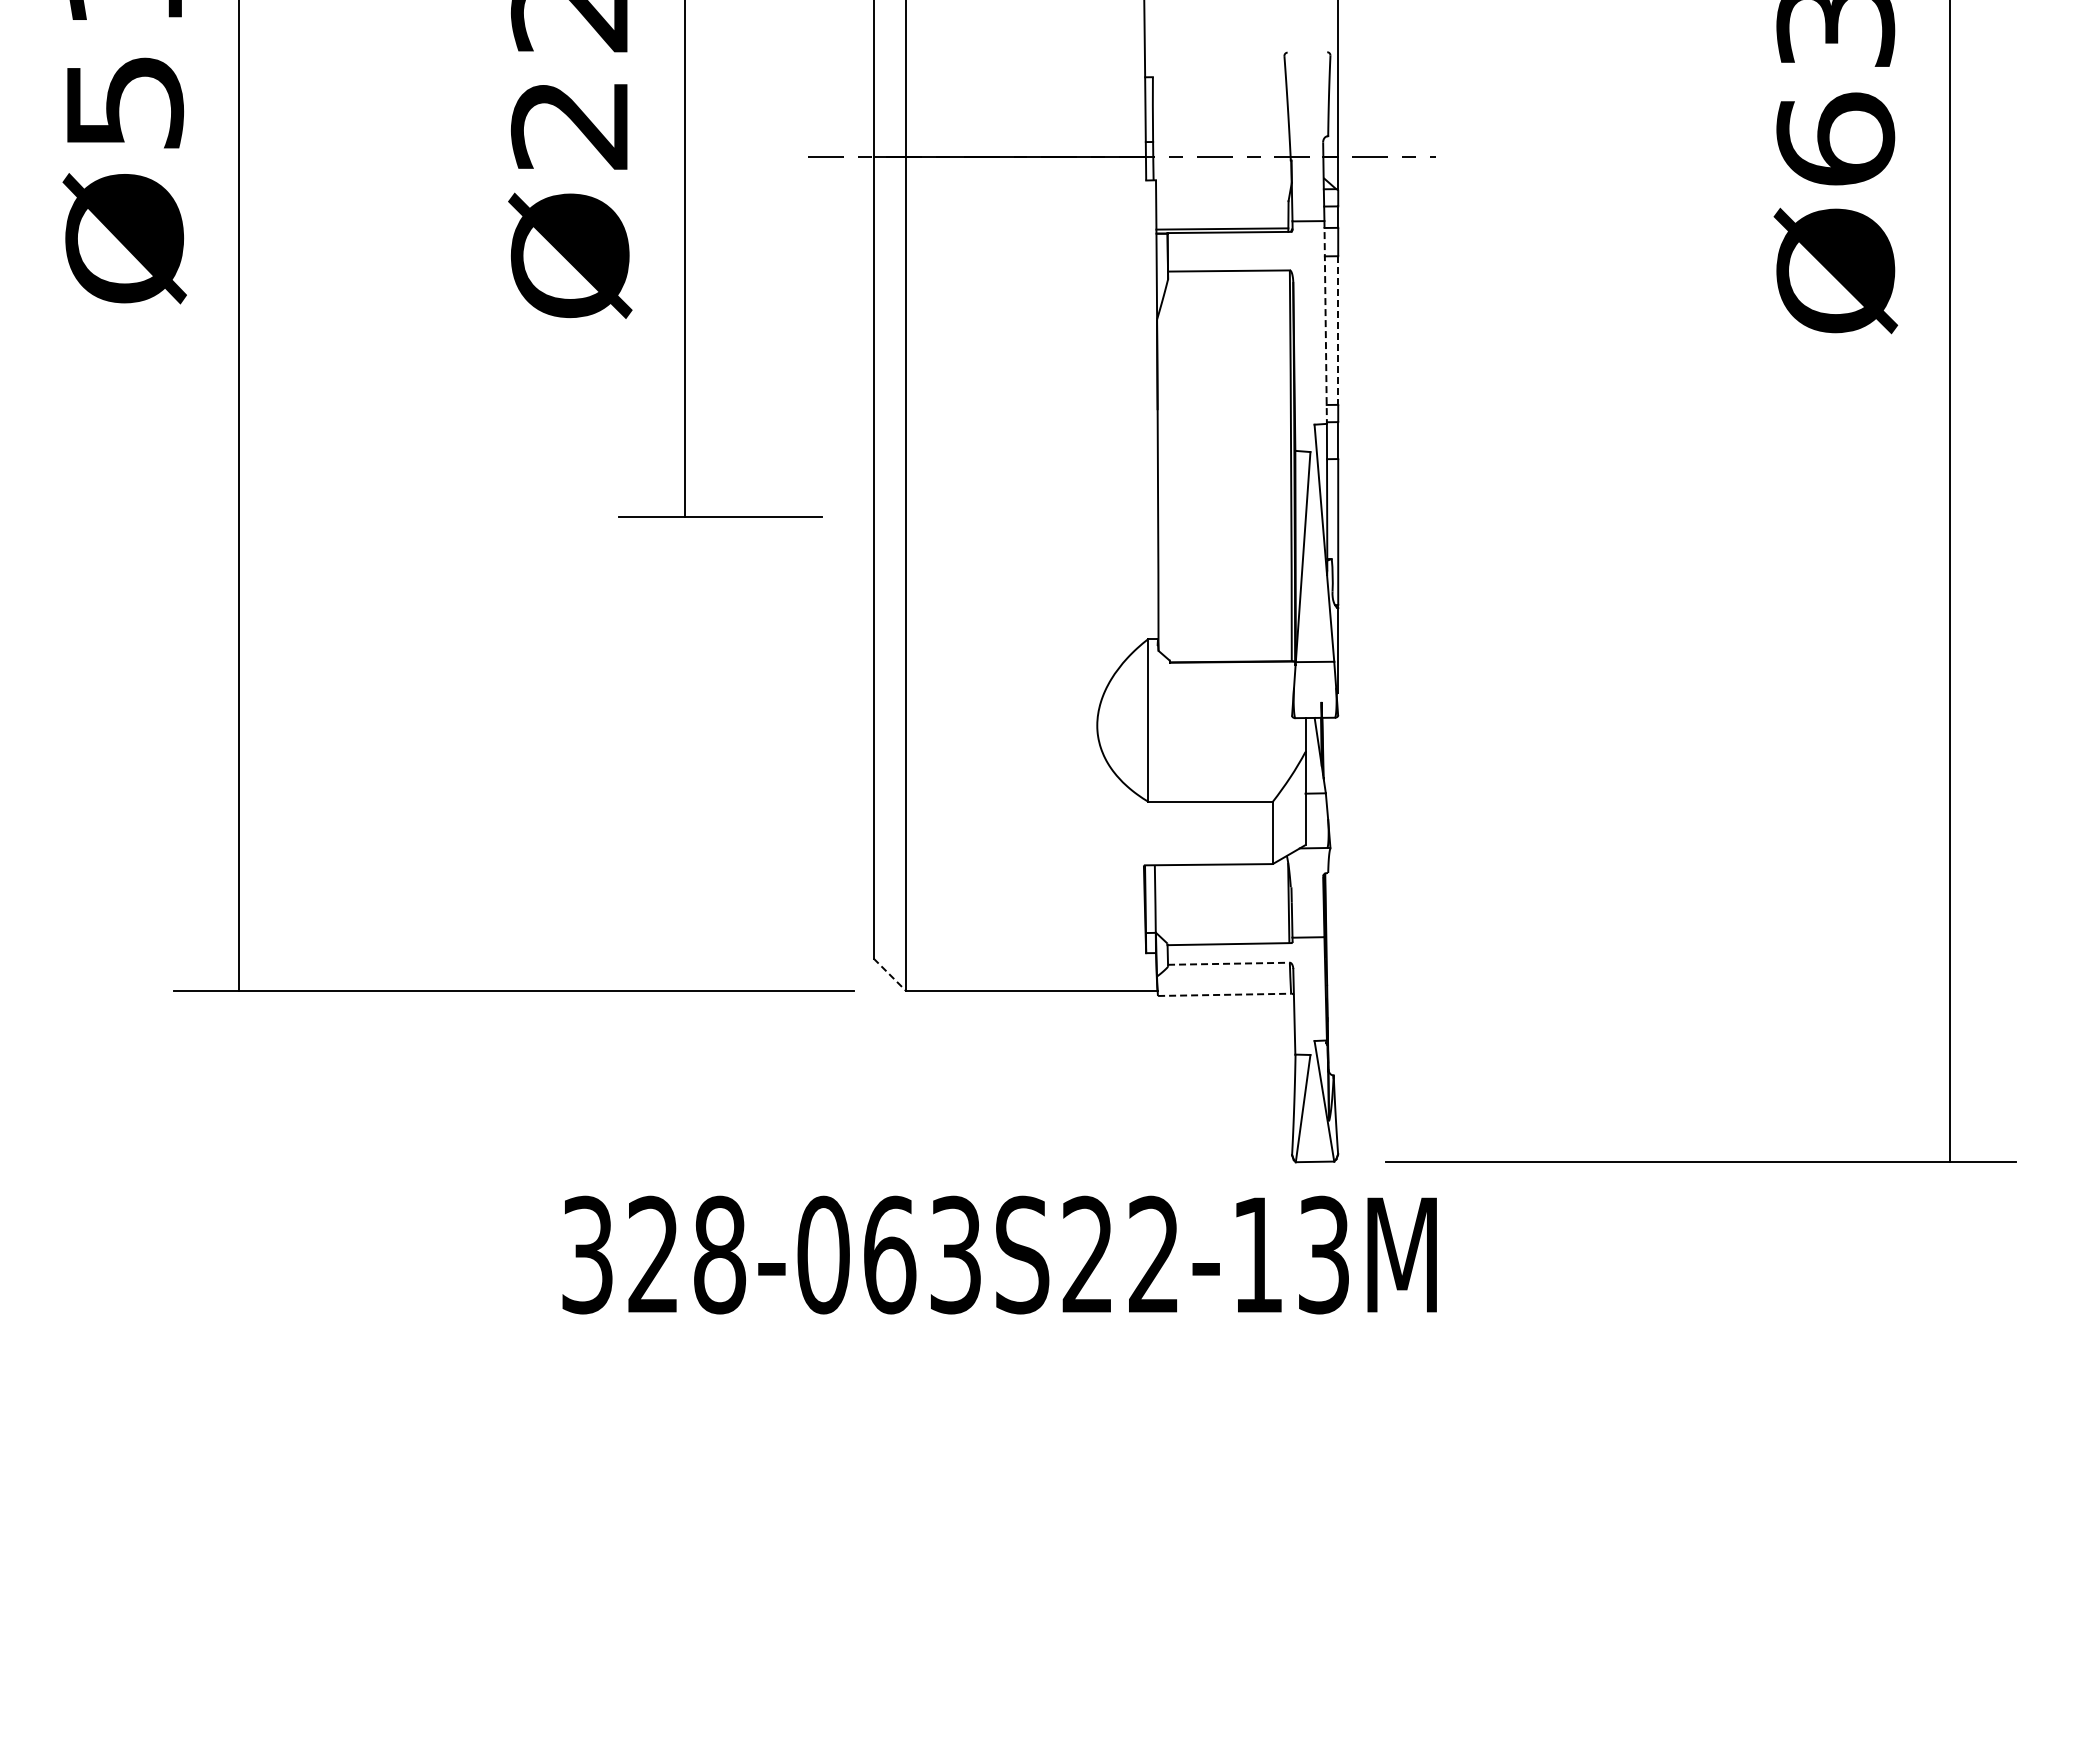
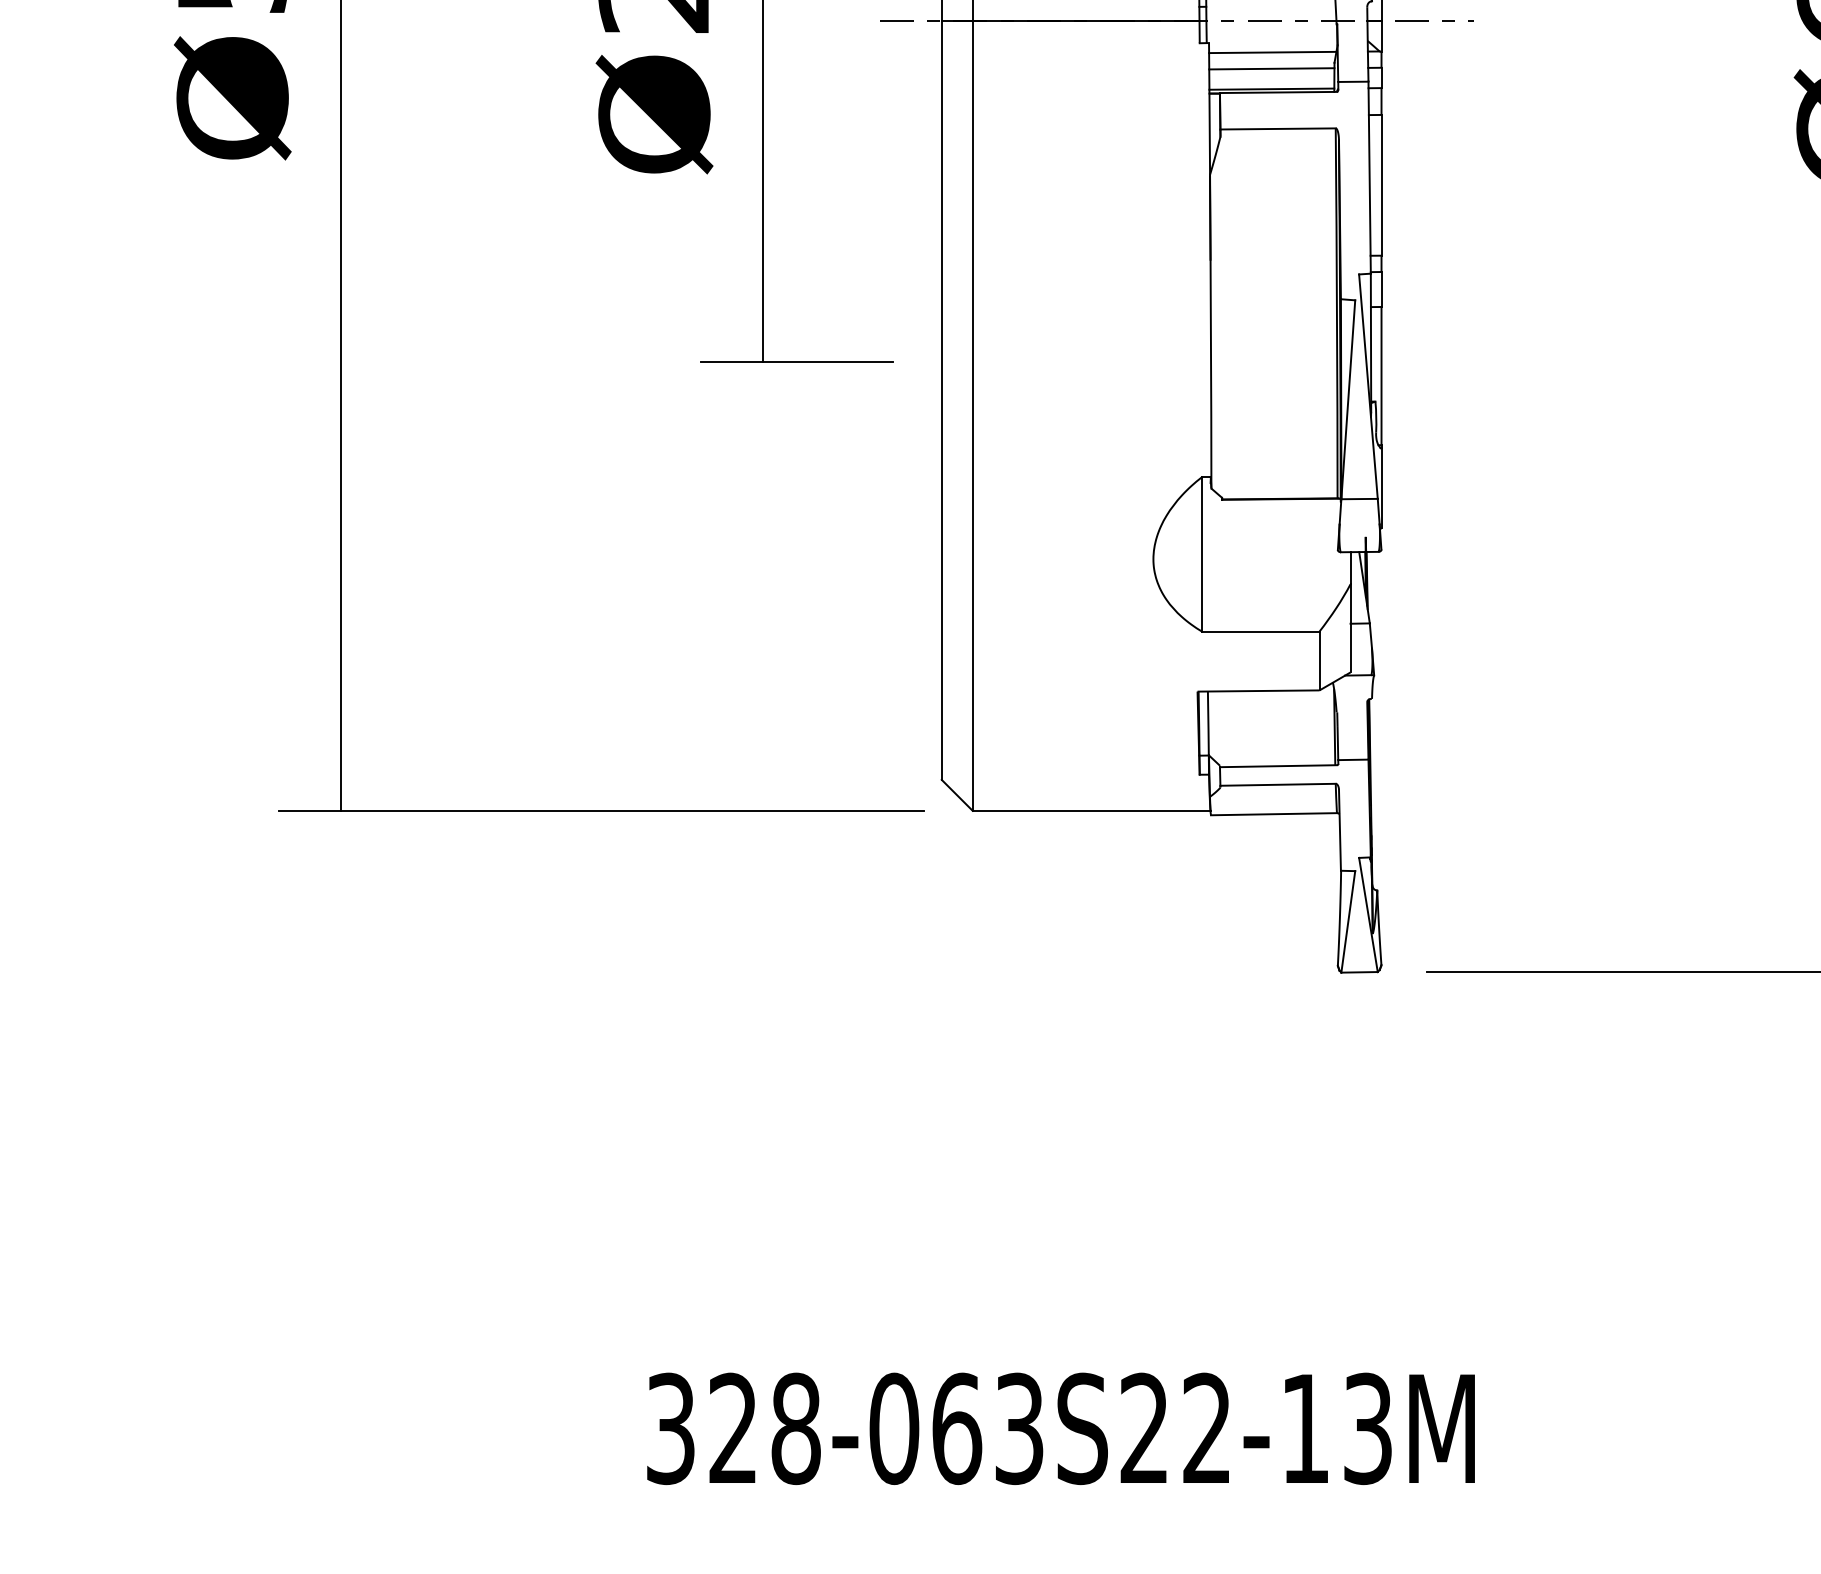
line: (1223, 189) -> (1272, 51), added
line: (1222, 207) -> (1271, 68), added
line: (1325, 323) -> (1369, 178), dashed -> solid
line: (1338, 331) -> (1381, 186), dashed -> solid
line: (1228, 963) -> (1277, 784), dashed -> solid
line: (890, 975) -> (957, 795), dashed -> solid
line: (1224, 994) -> (1273, 813), dashed -> solid
text: (999, 1254) -> (1060, 1428), moved

